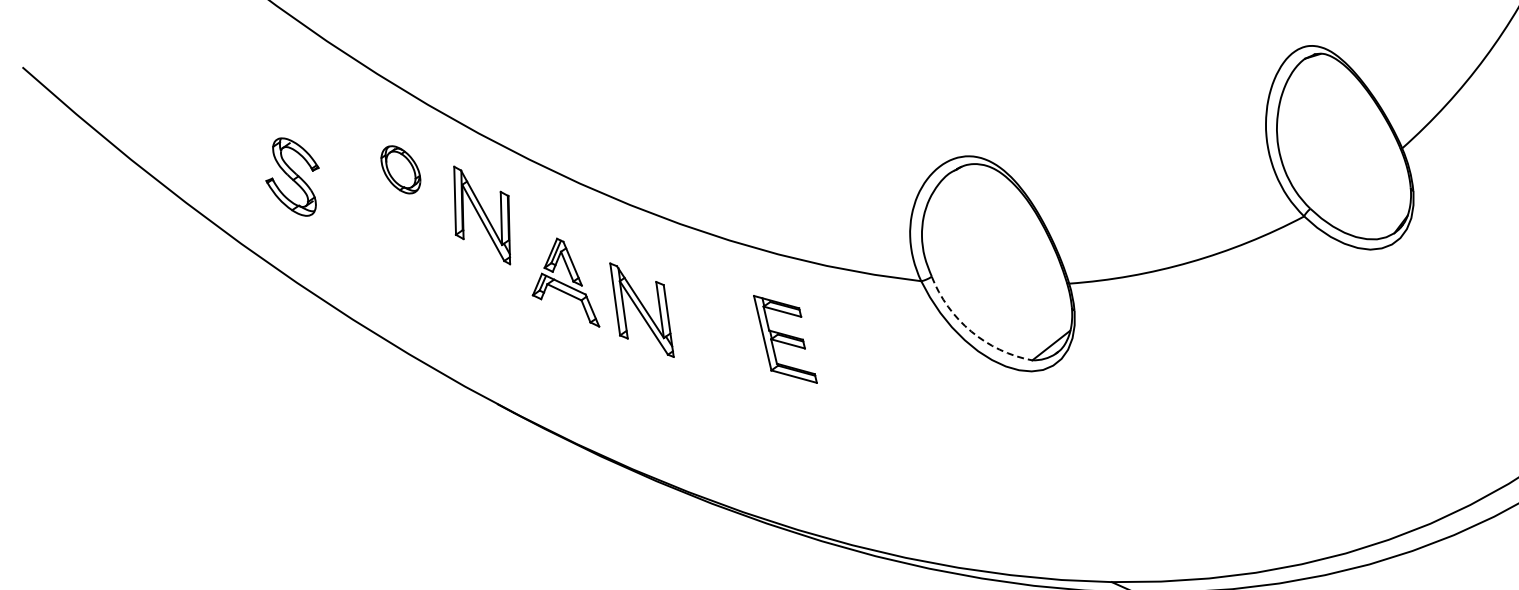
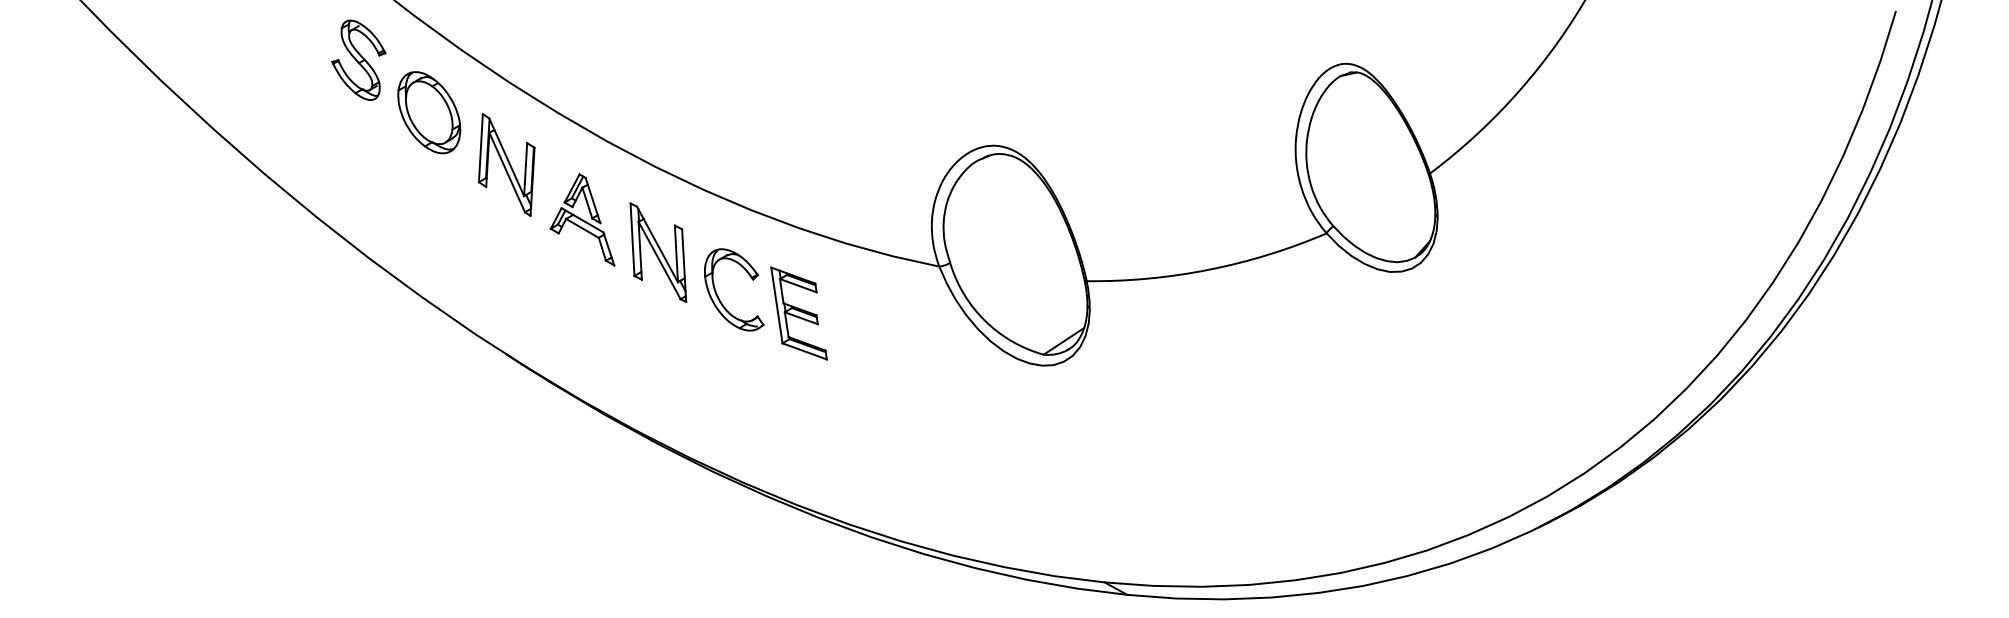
part: (401, 169) -> (429, 112), size x1.67
part: (292, 176) -> (358, 59), moved
part: (563, 283) -> (582, 219), moved
part: (642, 310) -> (658, 252), moved
part: (702, 326) -> (717, 293), added
arc: (971, 331) -> (985, 320), dashed -> solid

